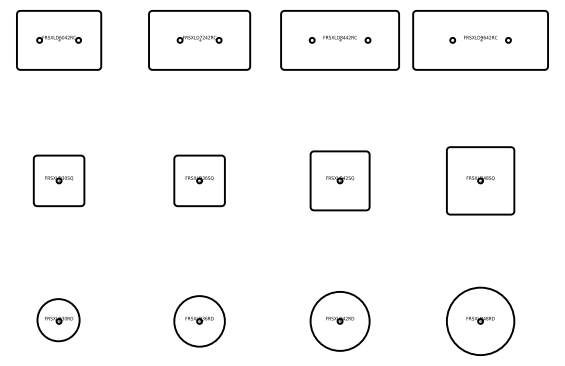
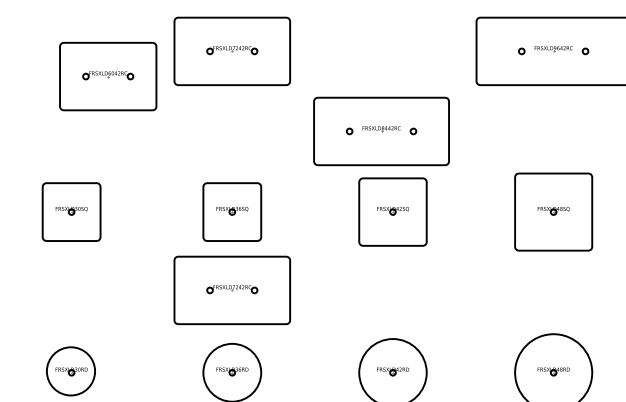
part: (59, 40) -> (108, 76), moved
part: (339, 40) -> (380, 131), moved
part: (199, 249) -> (232, 290), added

